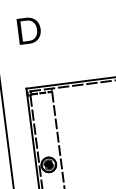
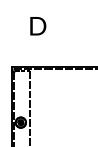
text: (29, 30) -> (38, 26), moved

